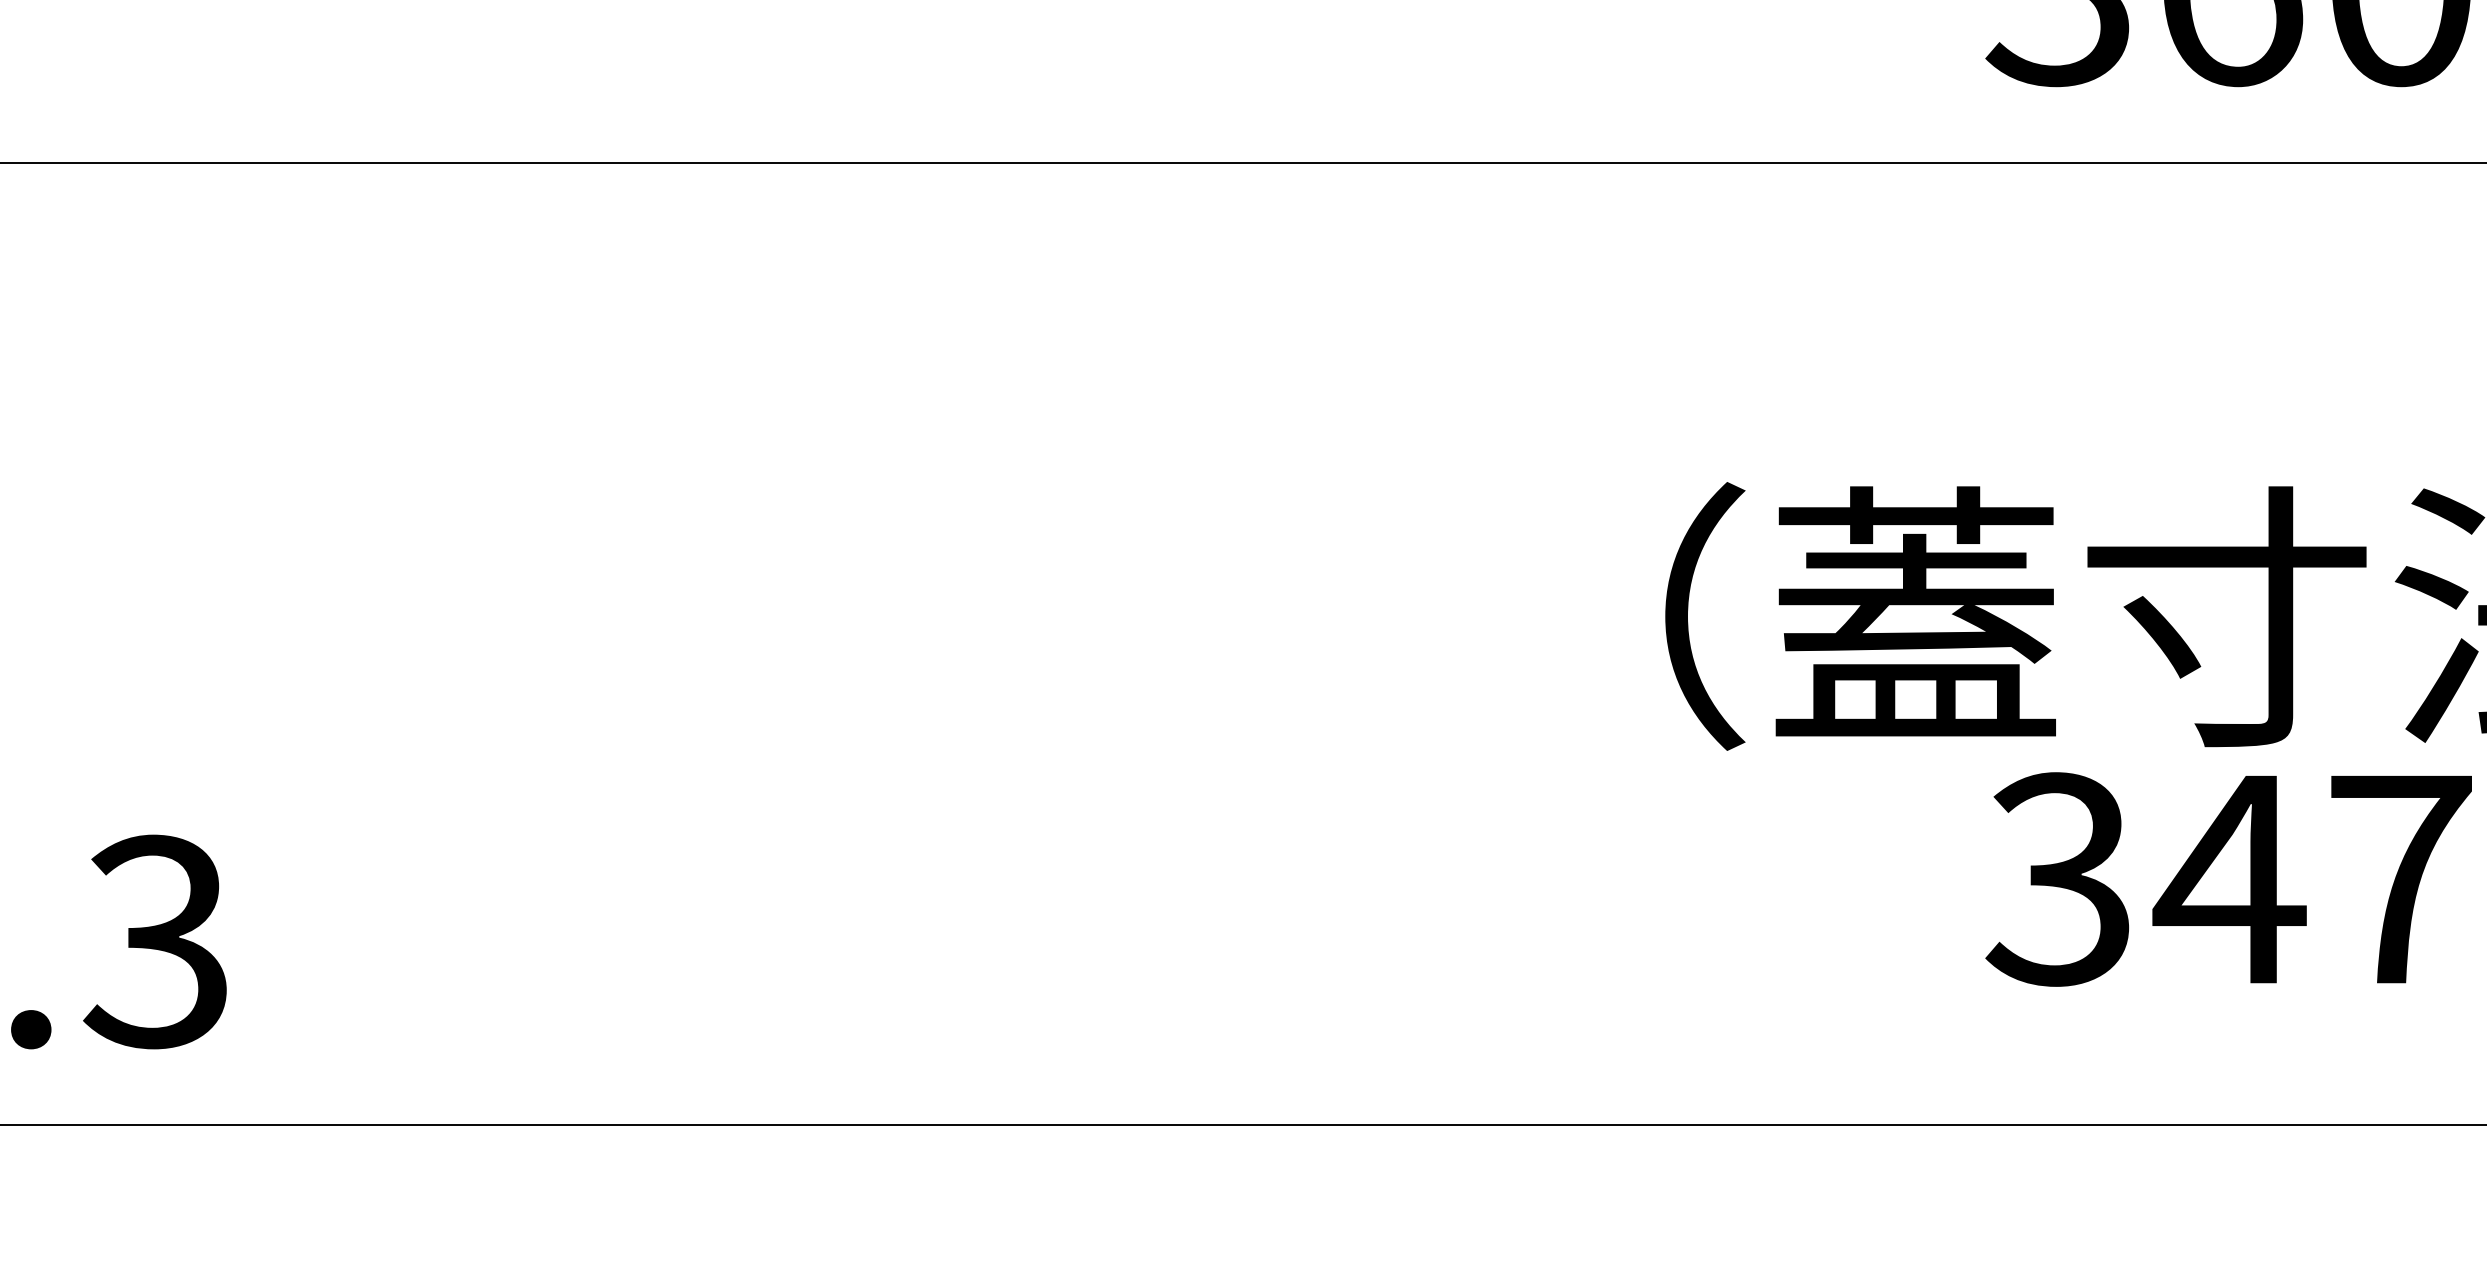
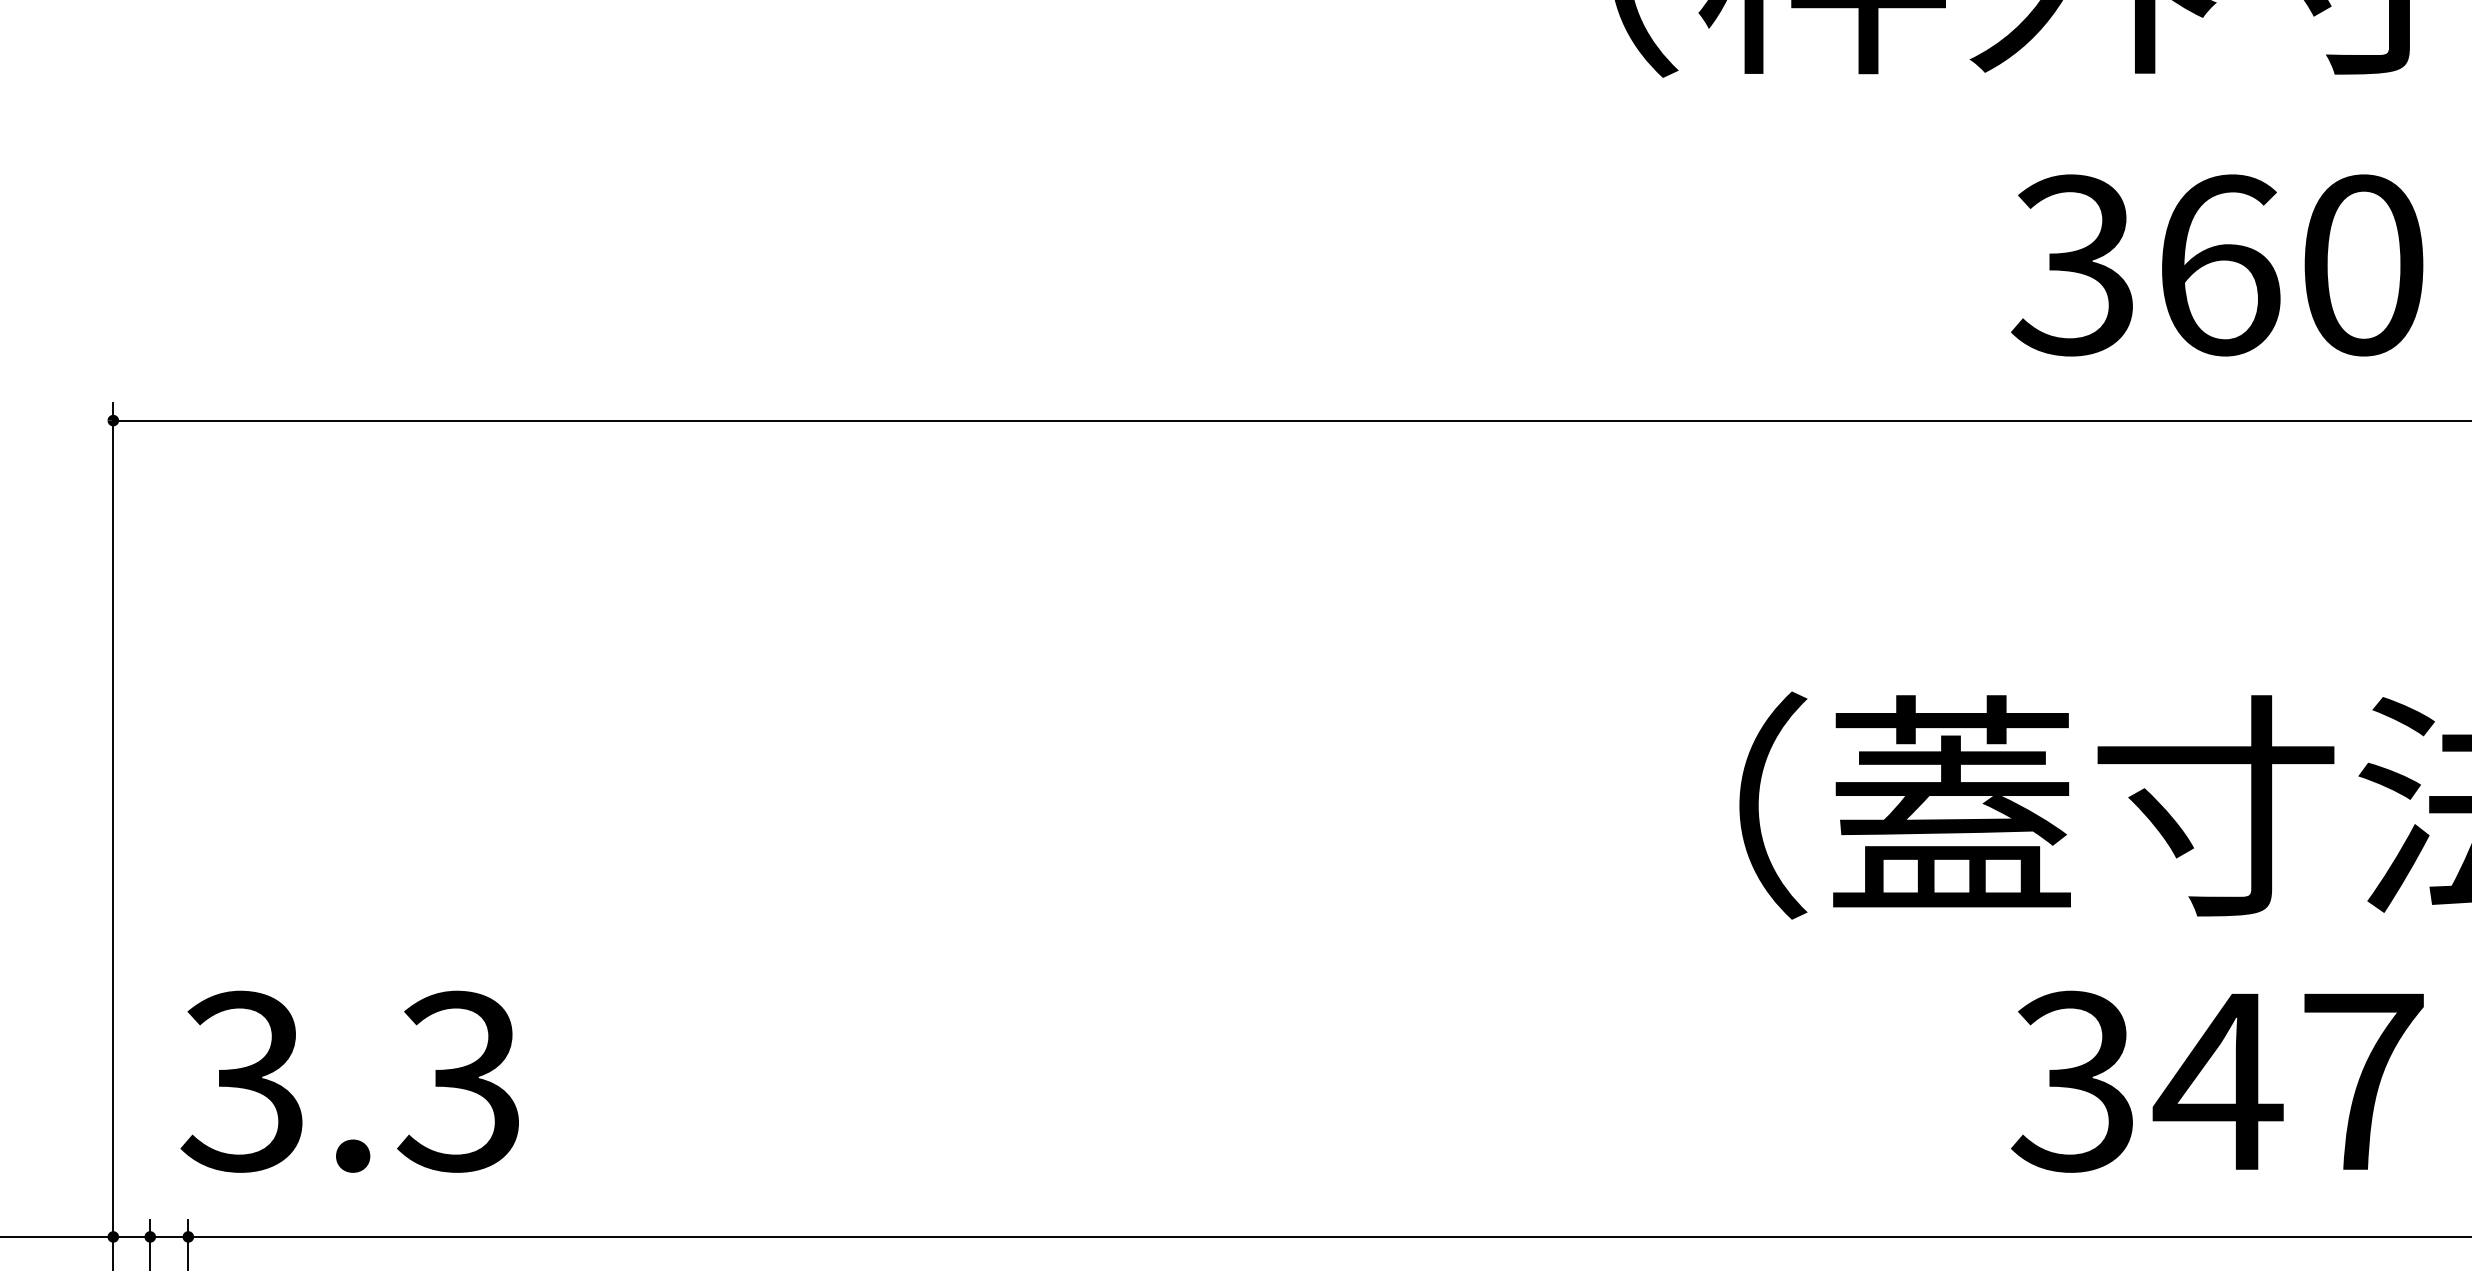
text: (2228, 879) -> (2217, 1081), moved

